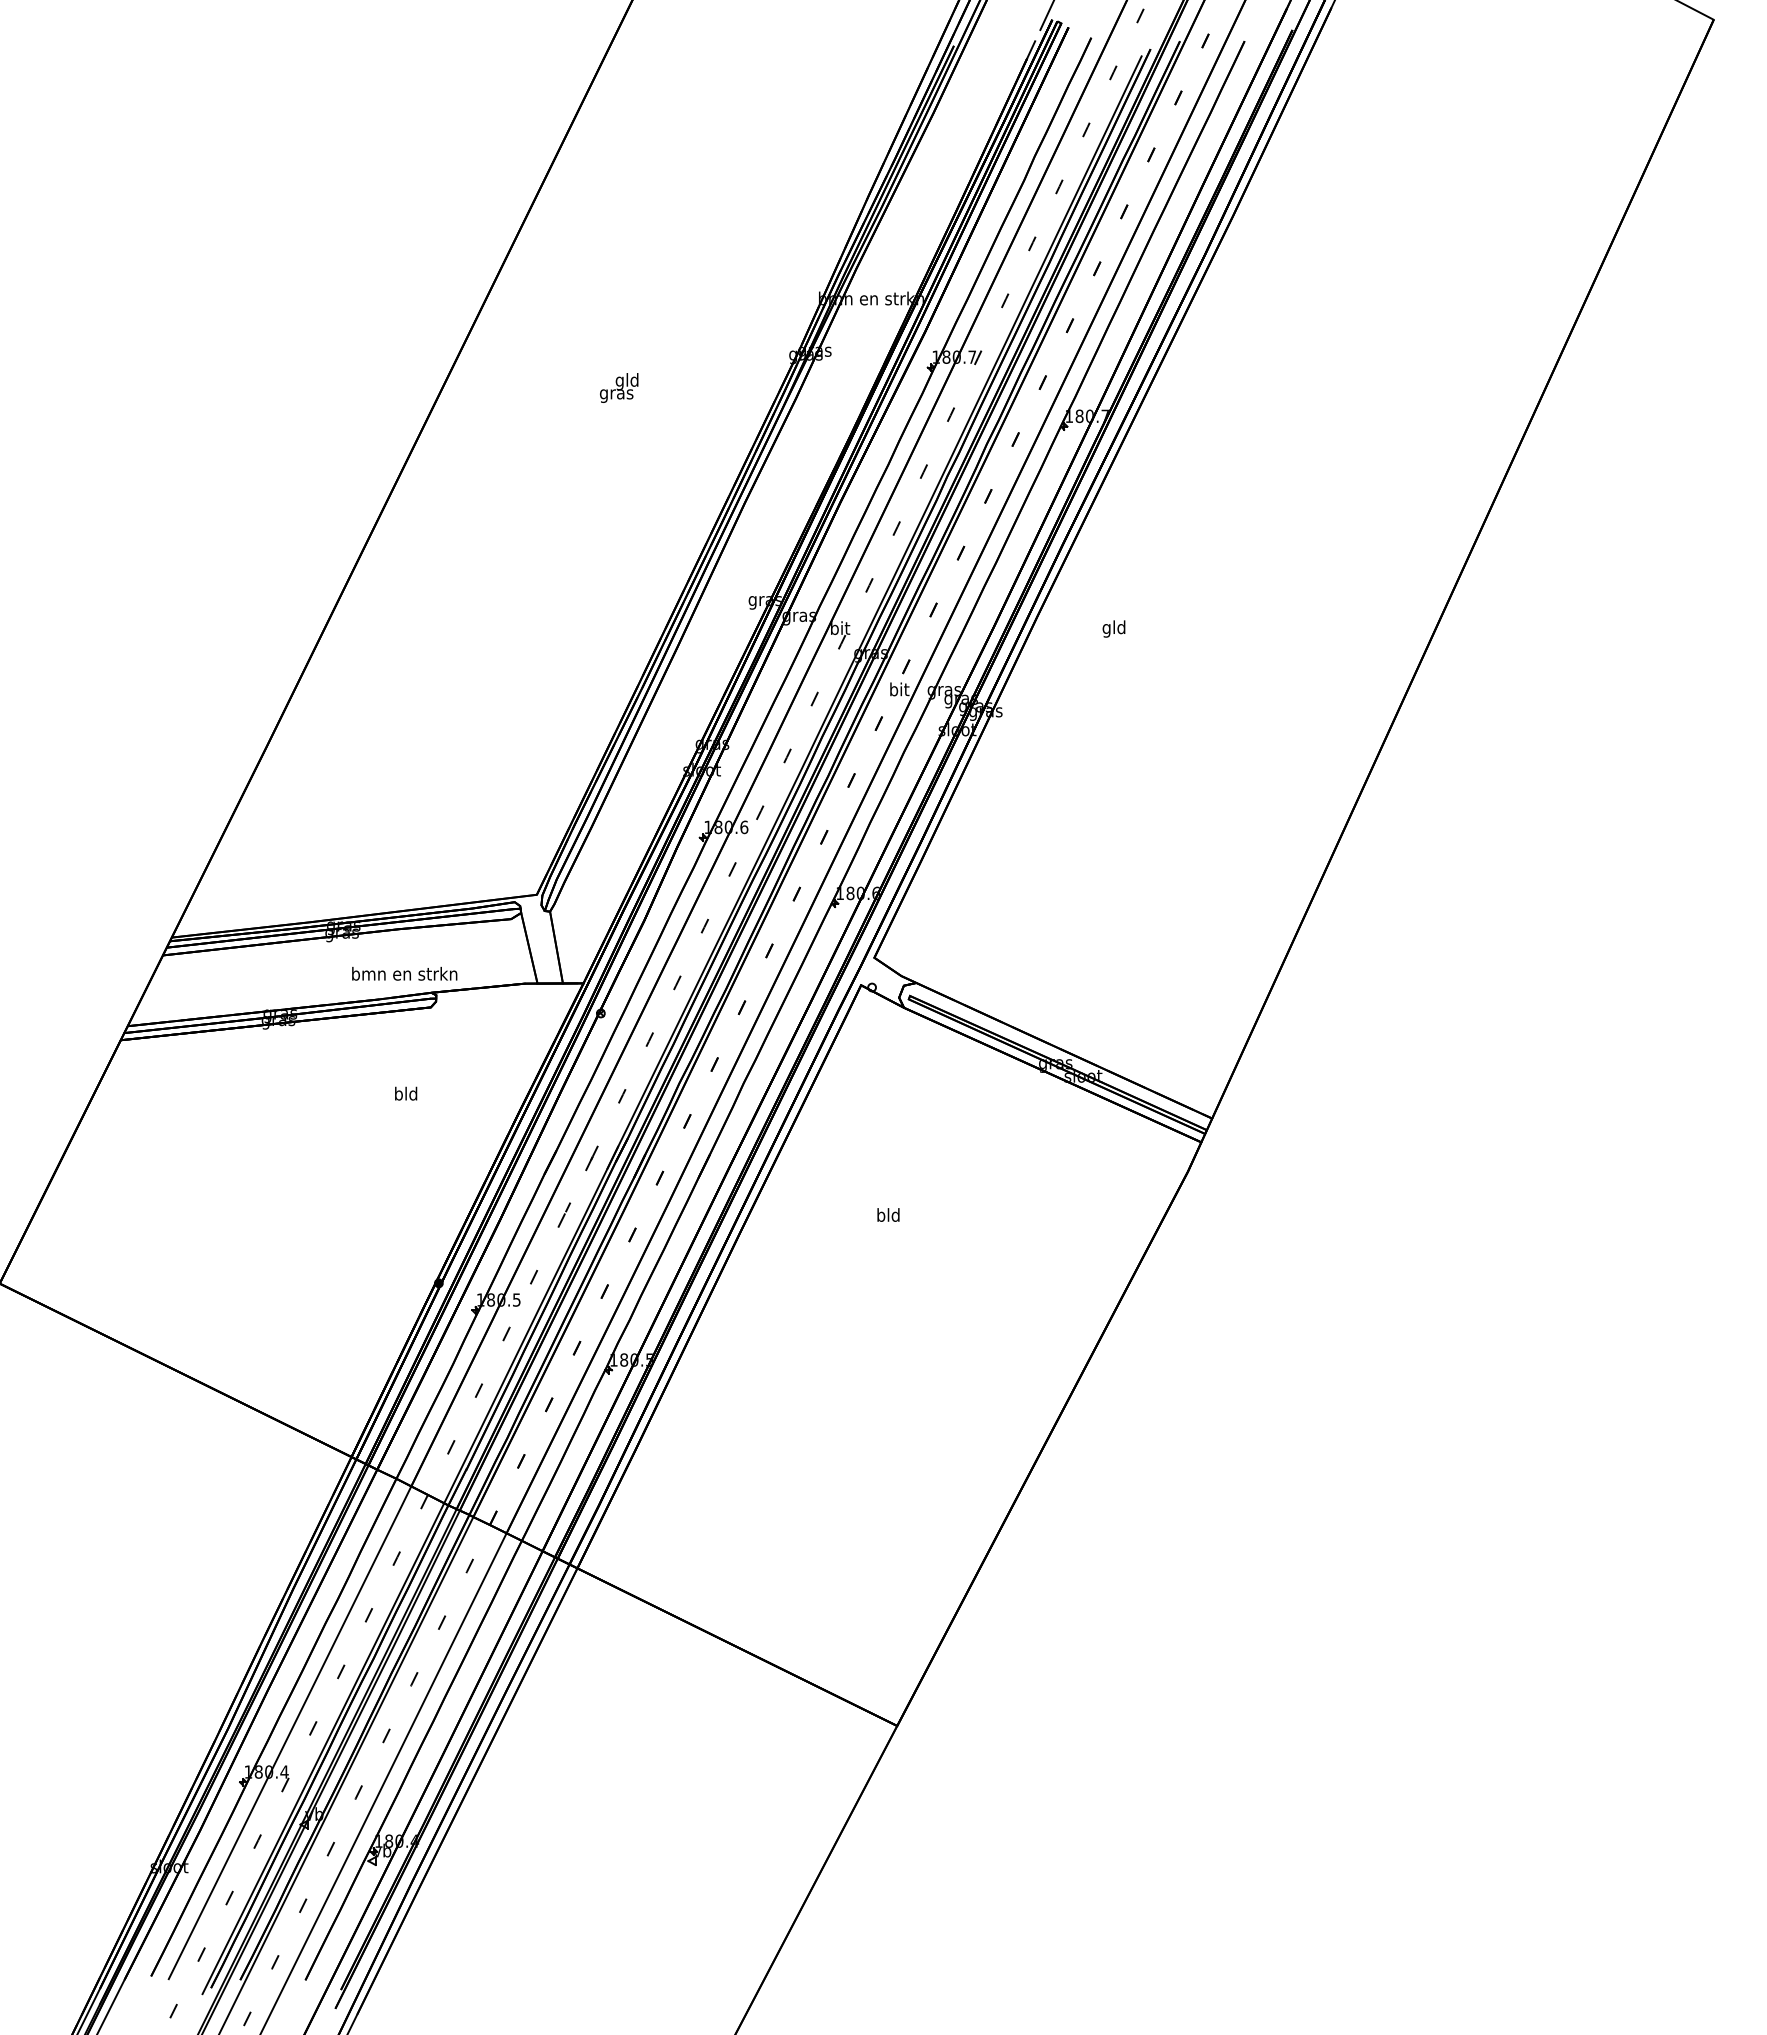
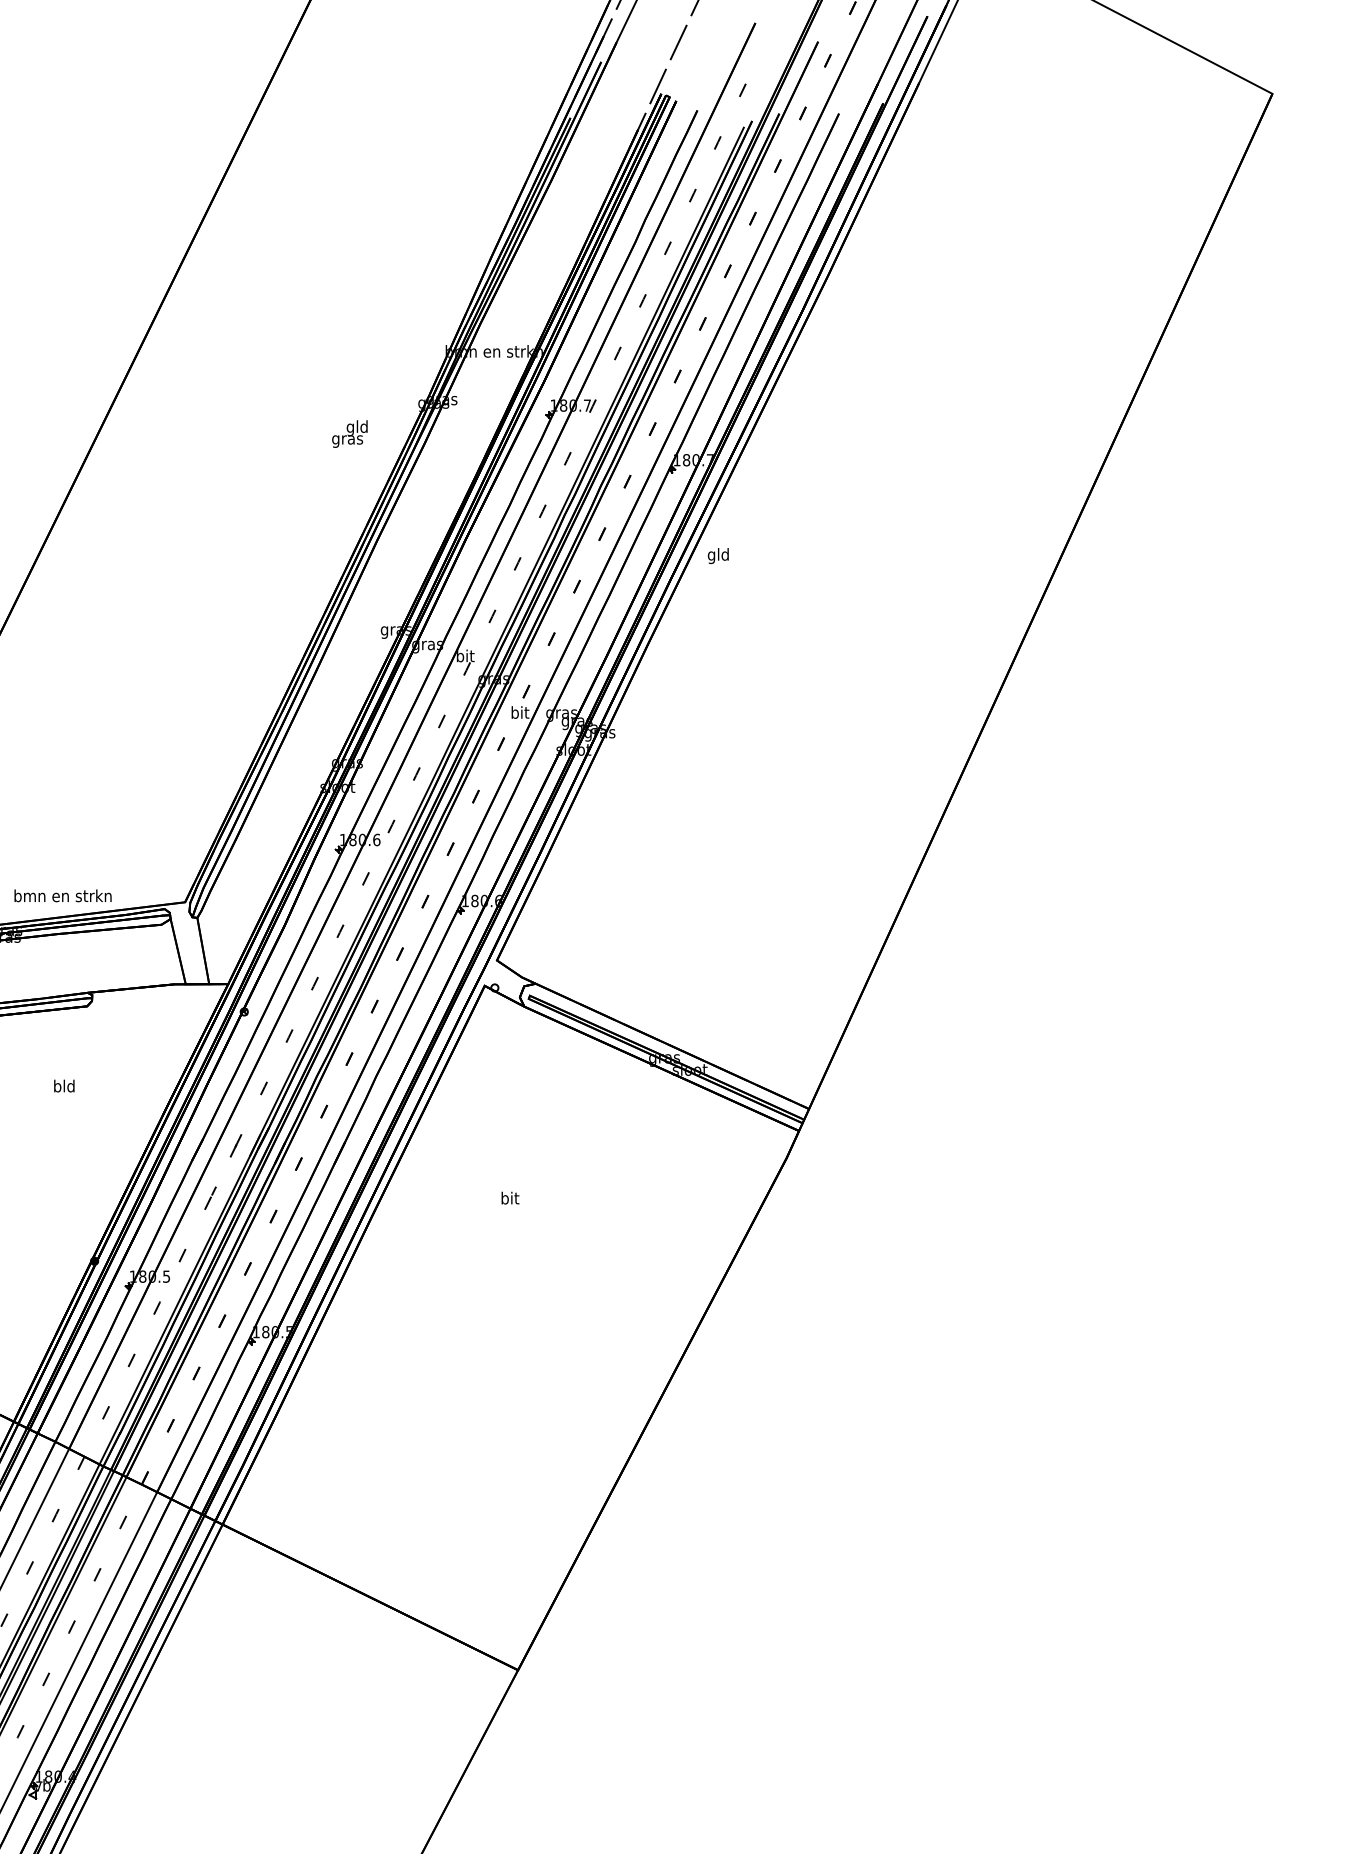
text: (619, 387) -> (350, 433), moved
text: (1113, 628) -> (717, 555), moved
text: (404, 973) -> (62, 895), moved
text: (888, 1214) -> (510, 1197), bld -> bit

